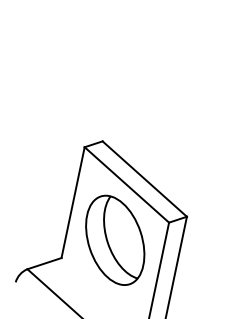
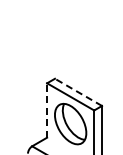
line: (144, 179) -> (78, 92), solid -> dashed
line: (73, 202) -> (47, 110), solid -> dashed

